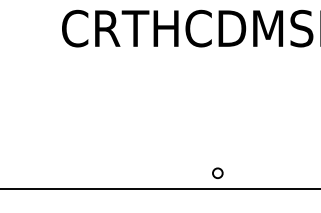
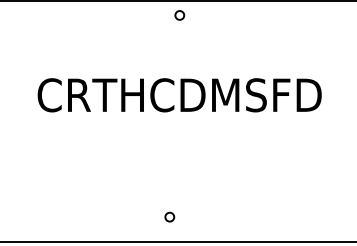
circle: (217, 172) -> (169, 216), moved

